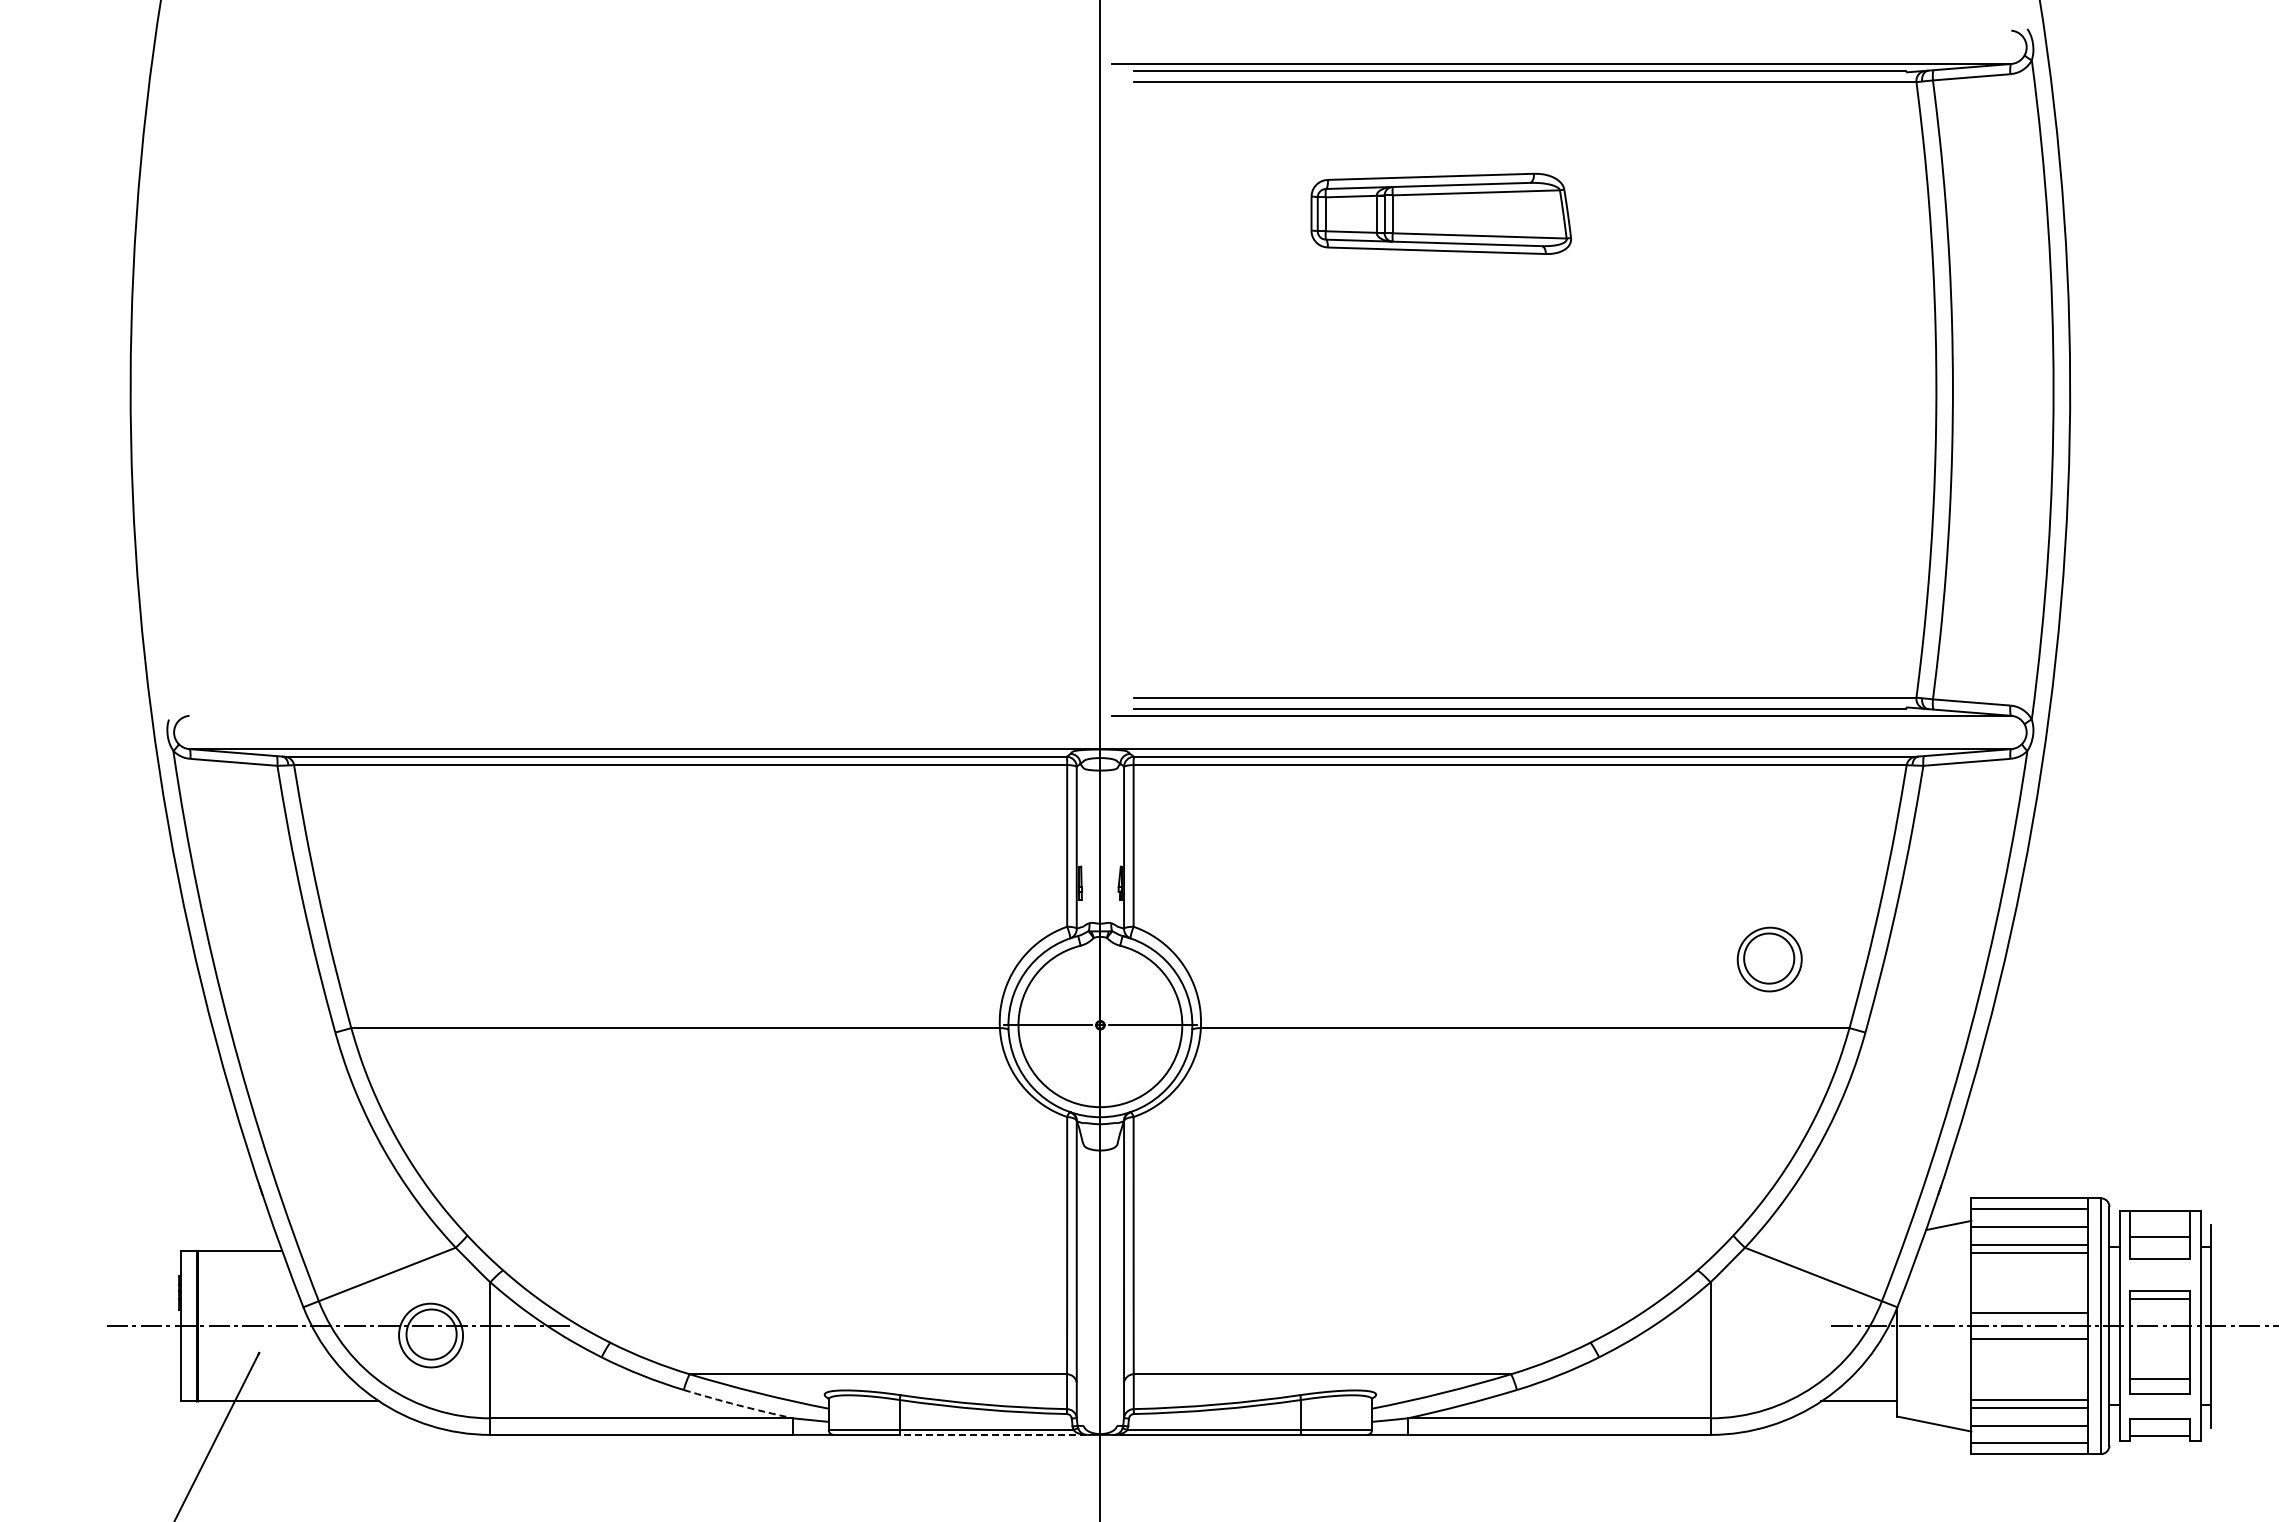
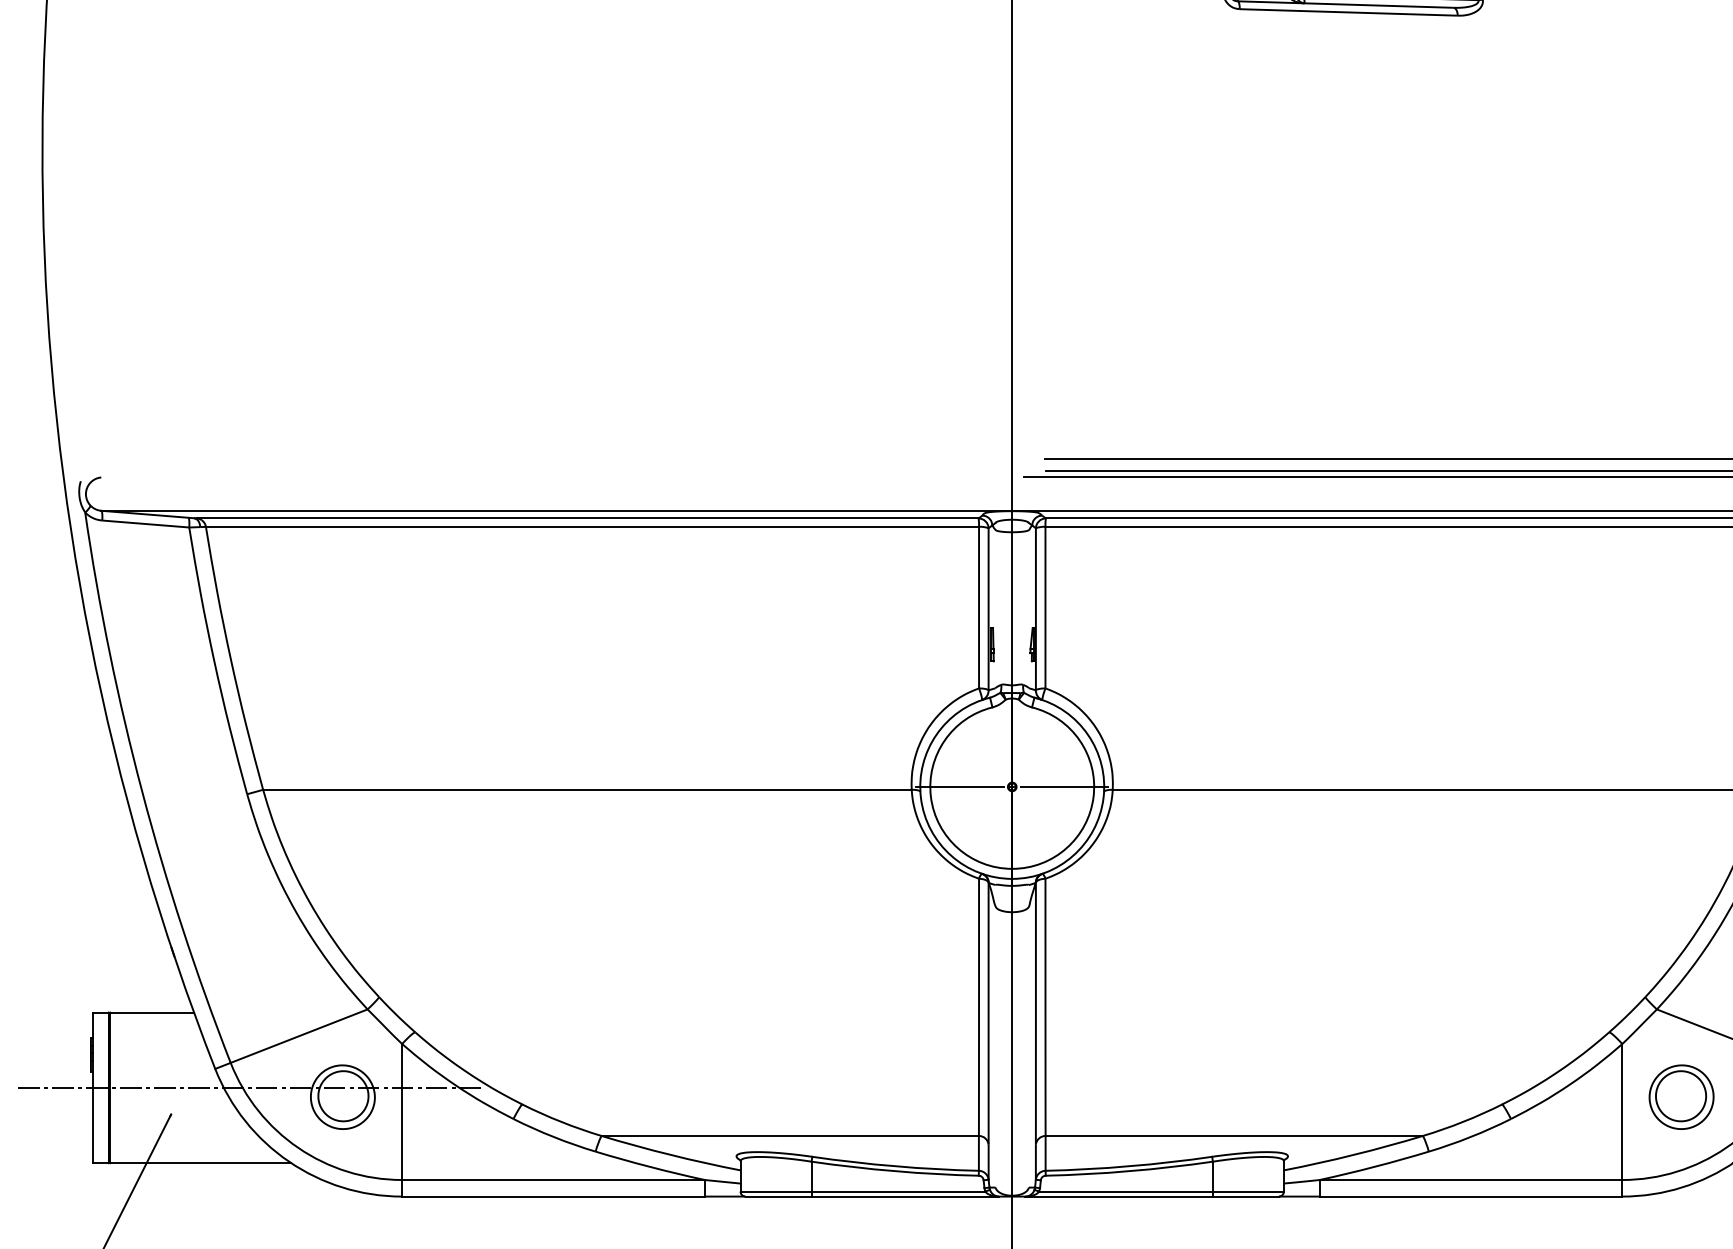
part: (1769, 959) -> (1681, 1097), moved
arc: (738, 1405) -> (650, 1167), dashed -> solid
line: (993, 1434) -> (905, 1196), dashed -> solid

